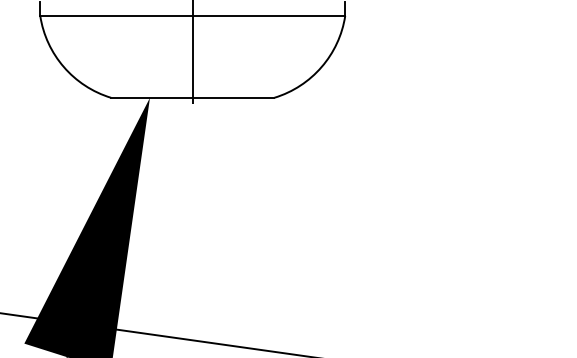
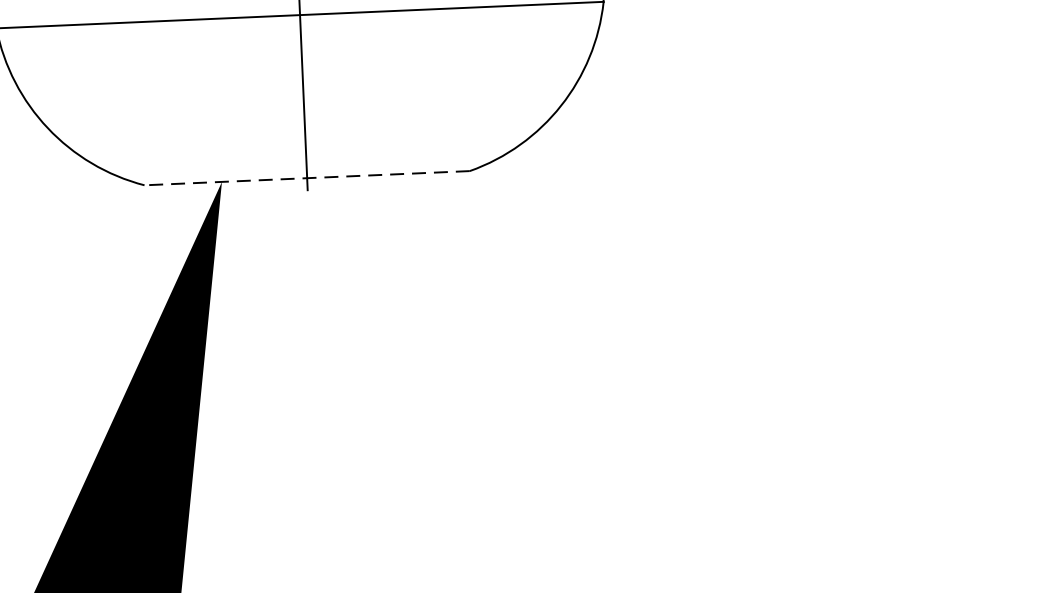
line: (192, 97) -> (306, 177), solid -> dashed

